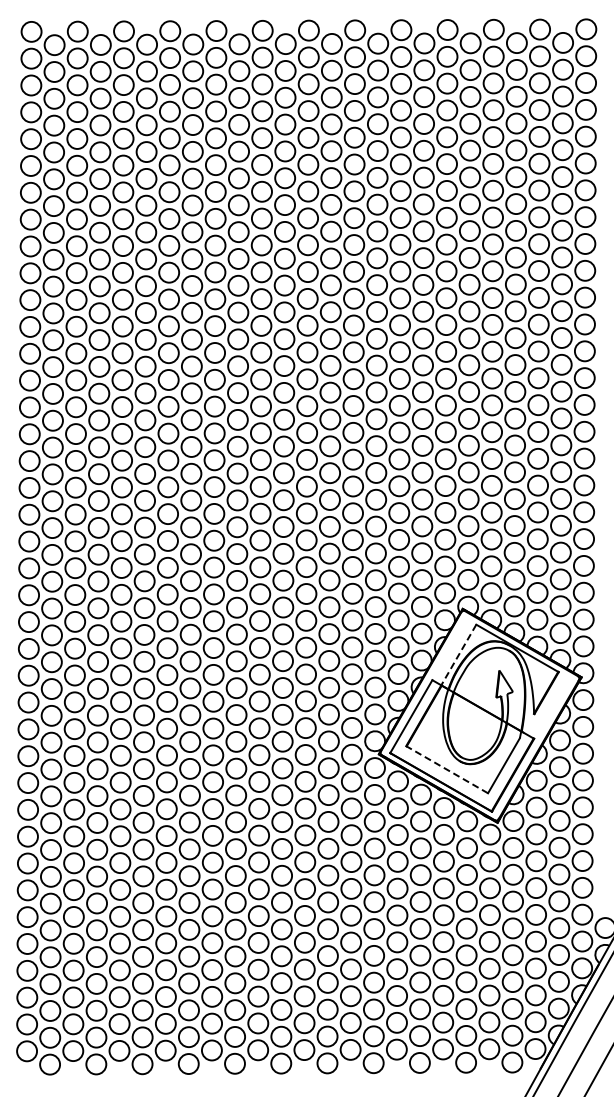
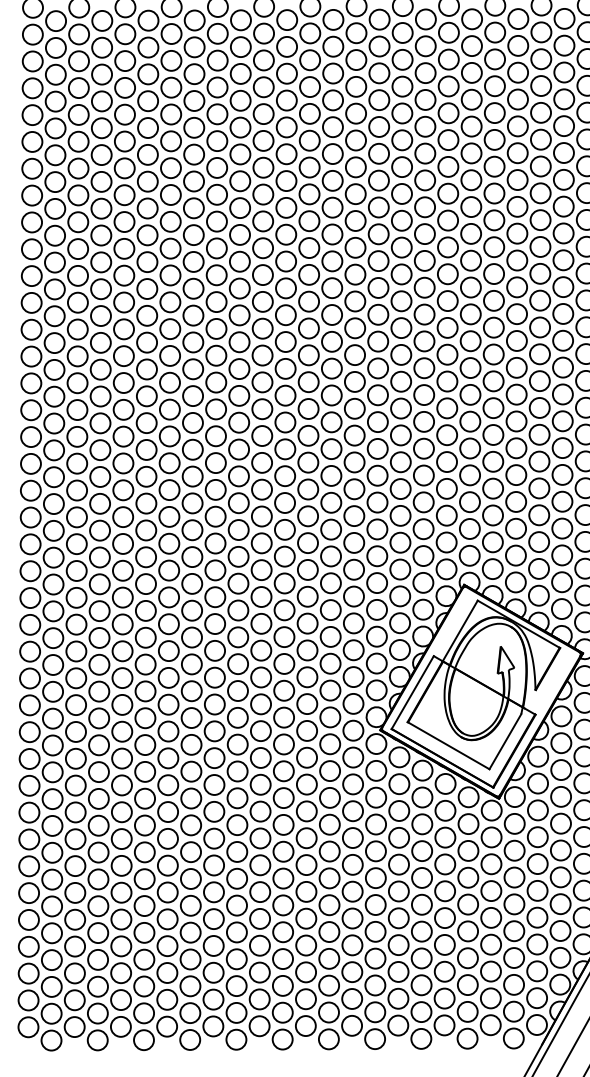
line: (458, 655) -> (459, 631), dashed -> solid
line: (446, 769) -> (447, 745), dashed -> solid

